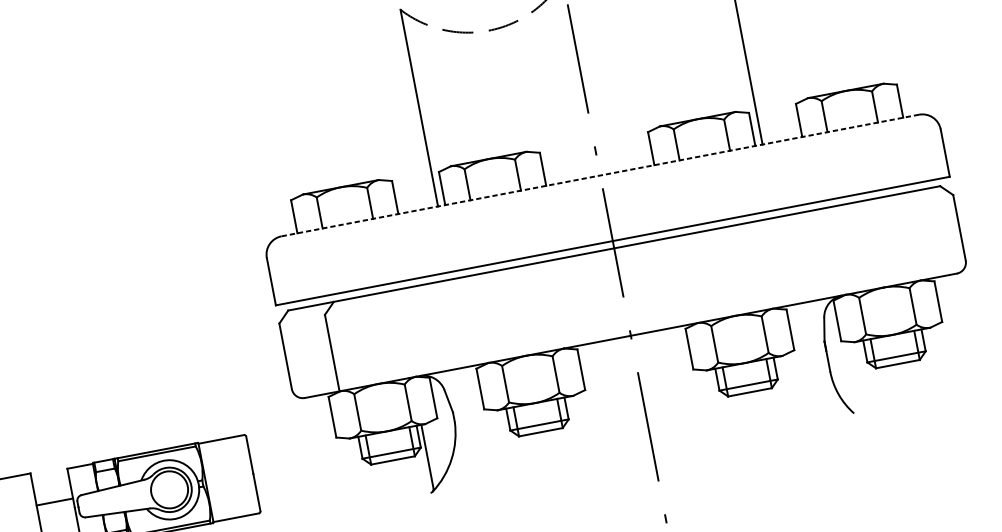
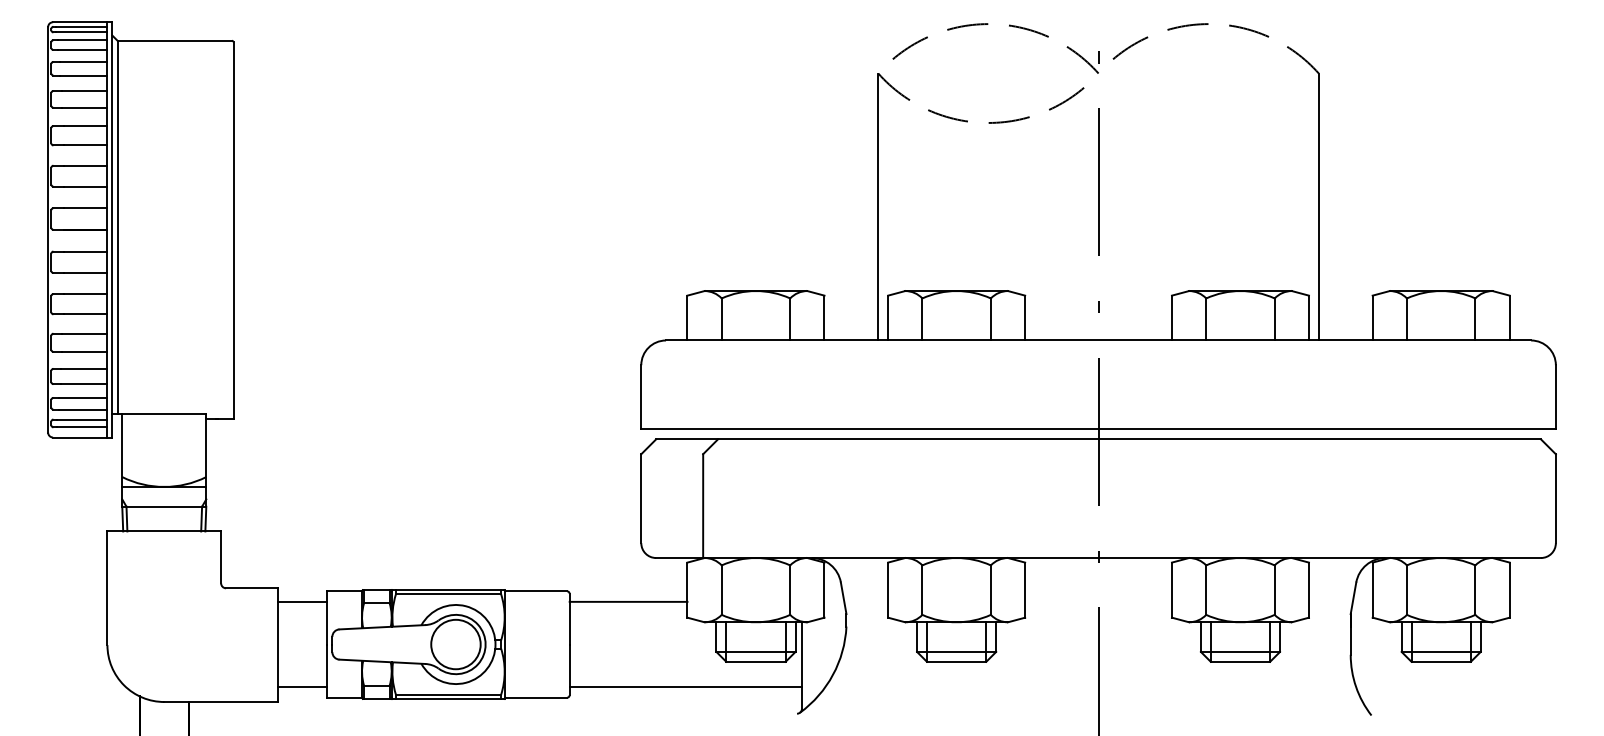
line: (600, 175) -> (1098, 340), dashed -> solid
line: (290, 433) -> (628, 601), added
line: (344, 489) -> (685, 687), added
line: (54, 501) -> (302, 601), moved

